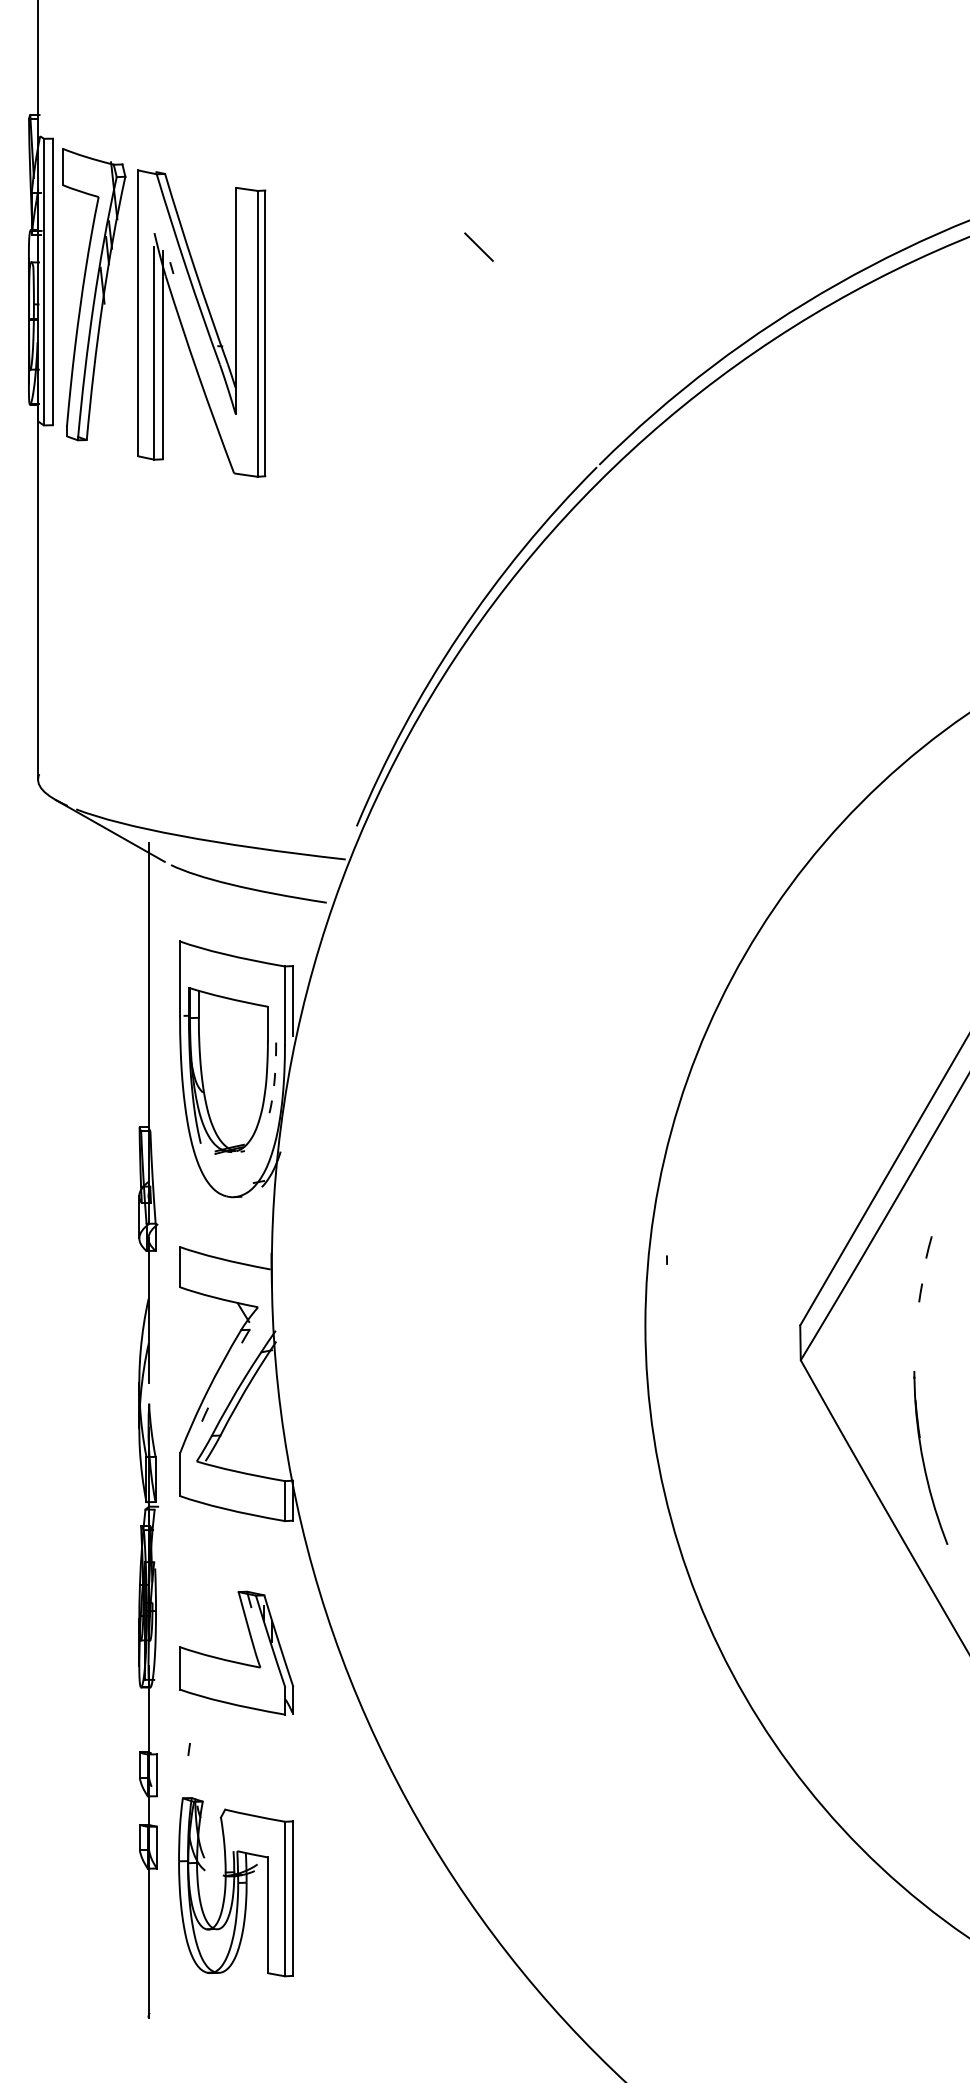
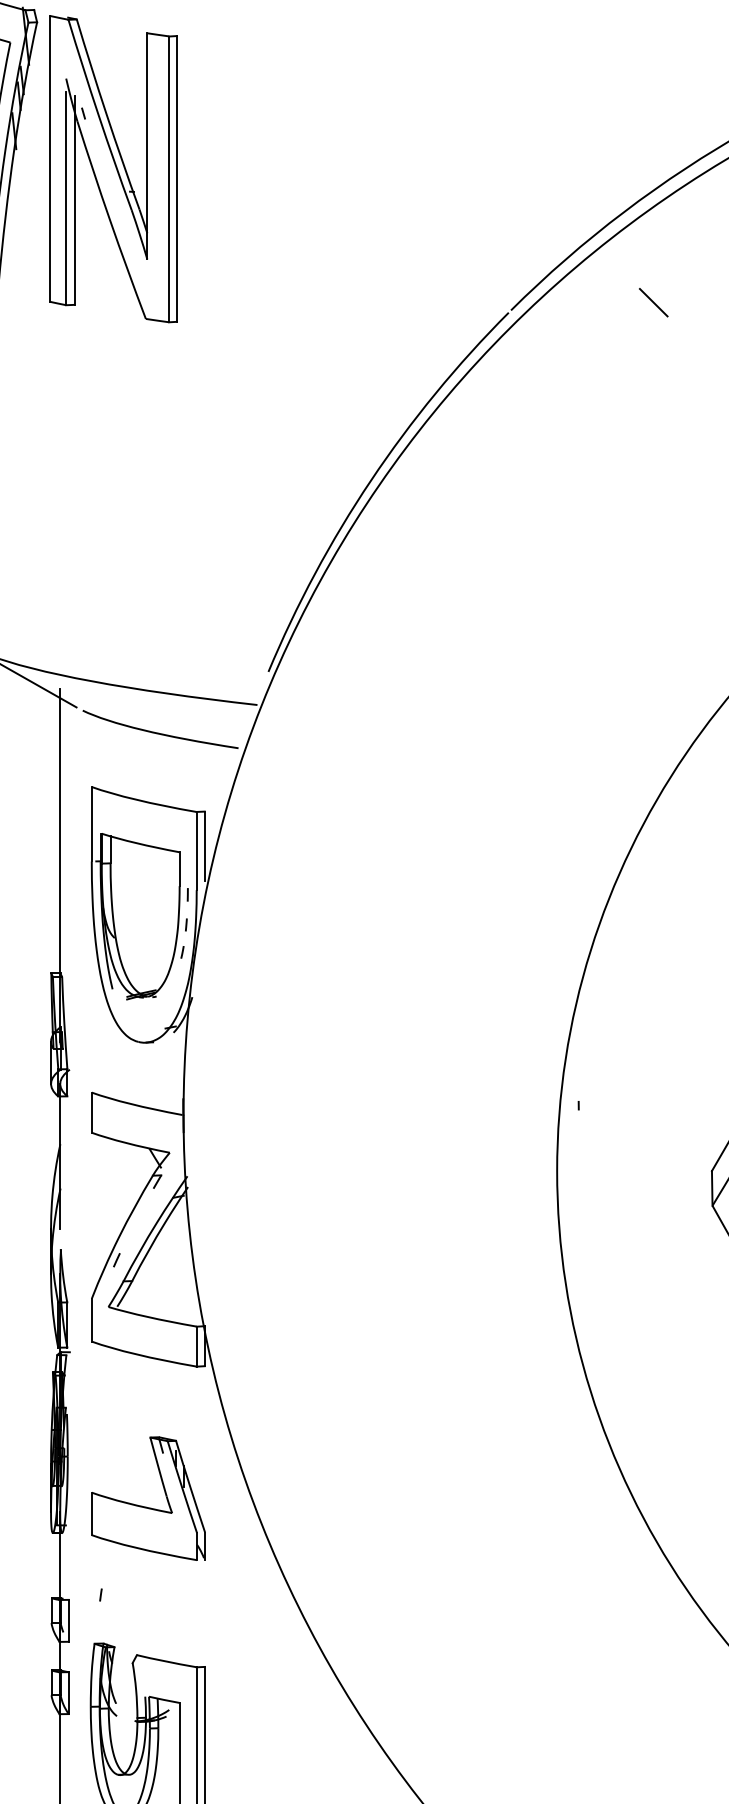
line: (478, 246) -> (653, 302), moved

